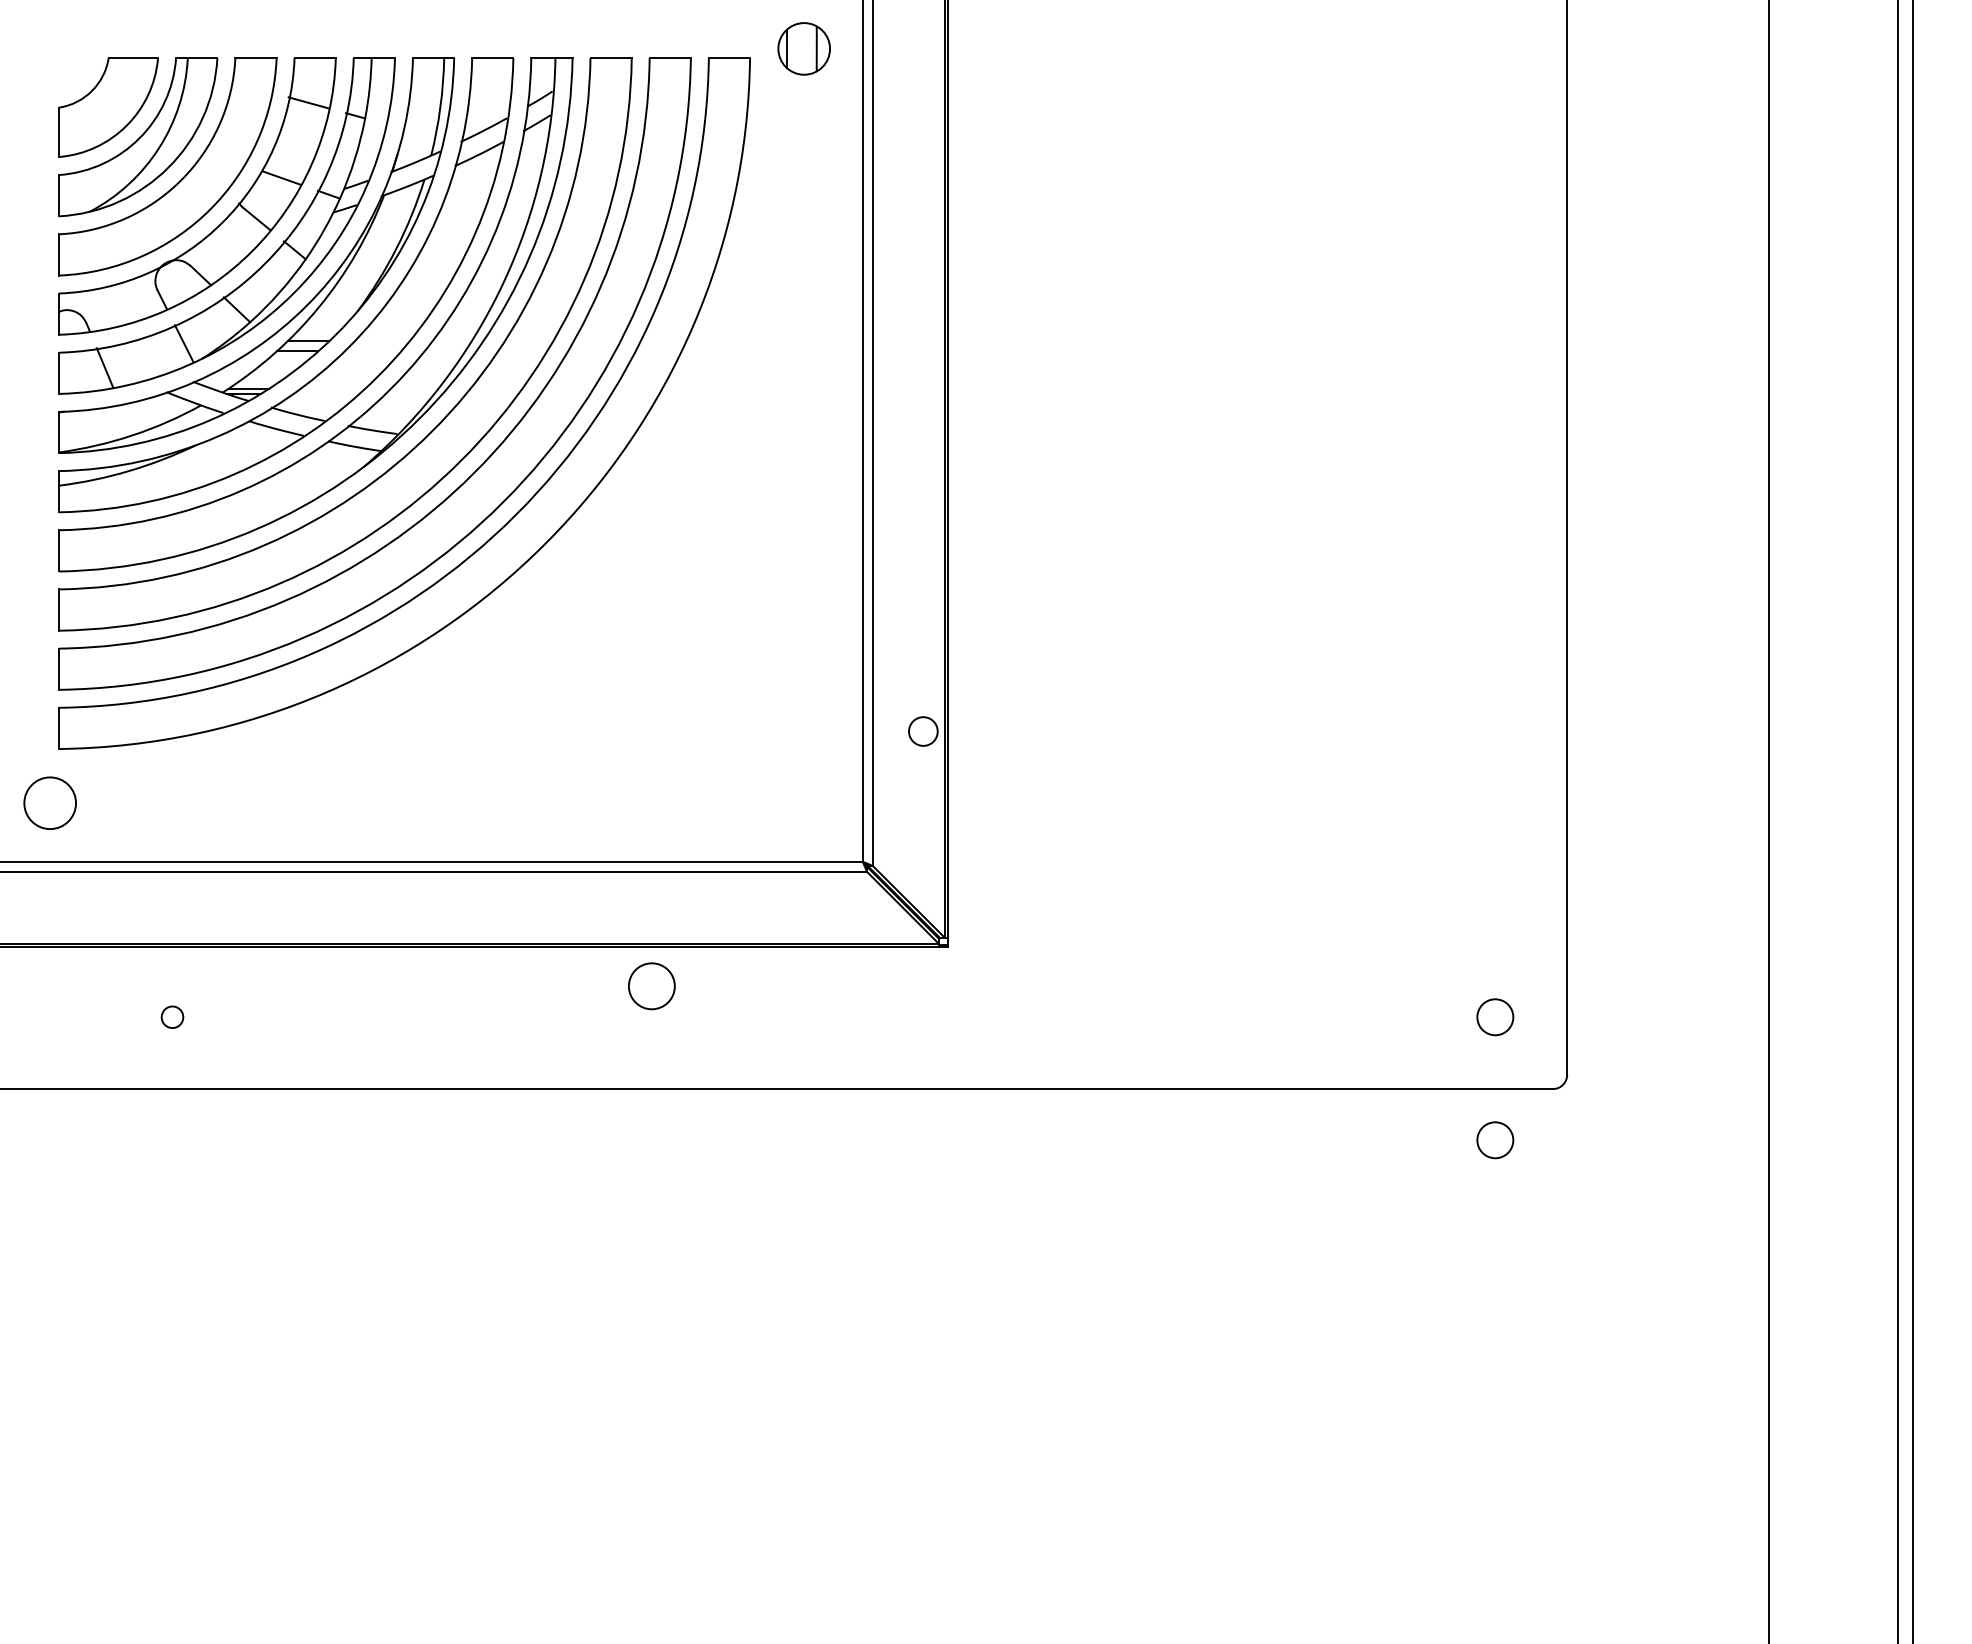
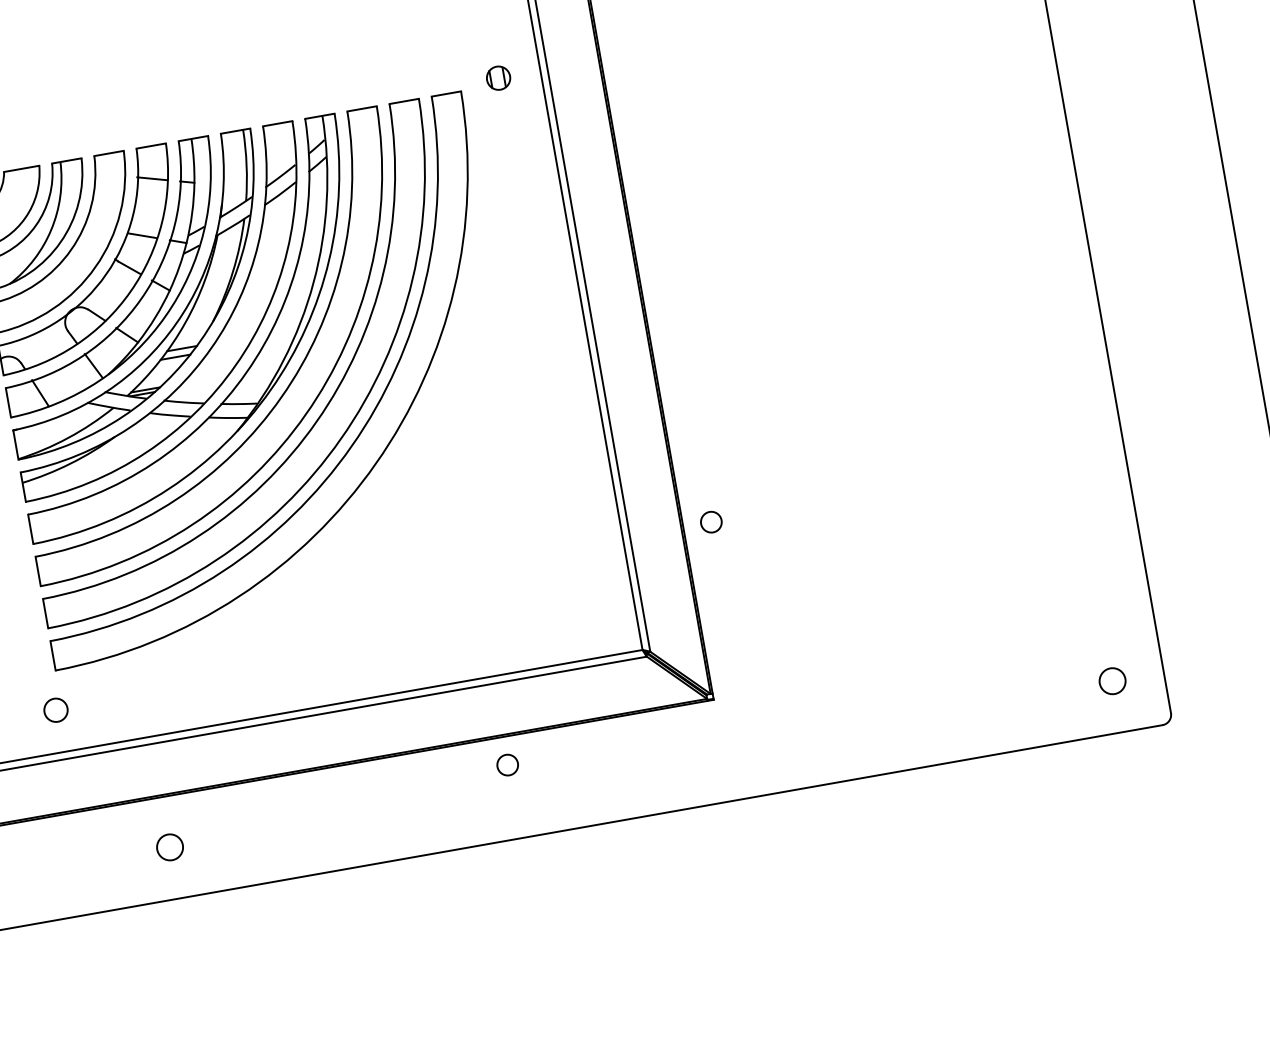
part: (804, 49) -> (498, 78), size x0.62
circle: (923, 731) -> (711, 522), moved
circle: (50, 803) -> (56, 710), size x0.62
circle: (651, 985) -> (507, 764), size x0.62
circle: (172, 1017) -> (170, 847), size x1.67
circle: (1495, 1140) -> (1128, 768), removed

